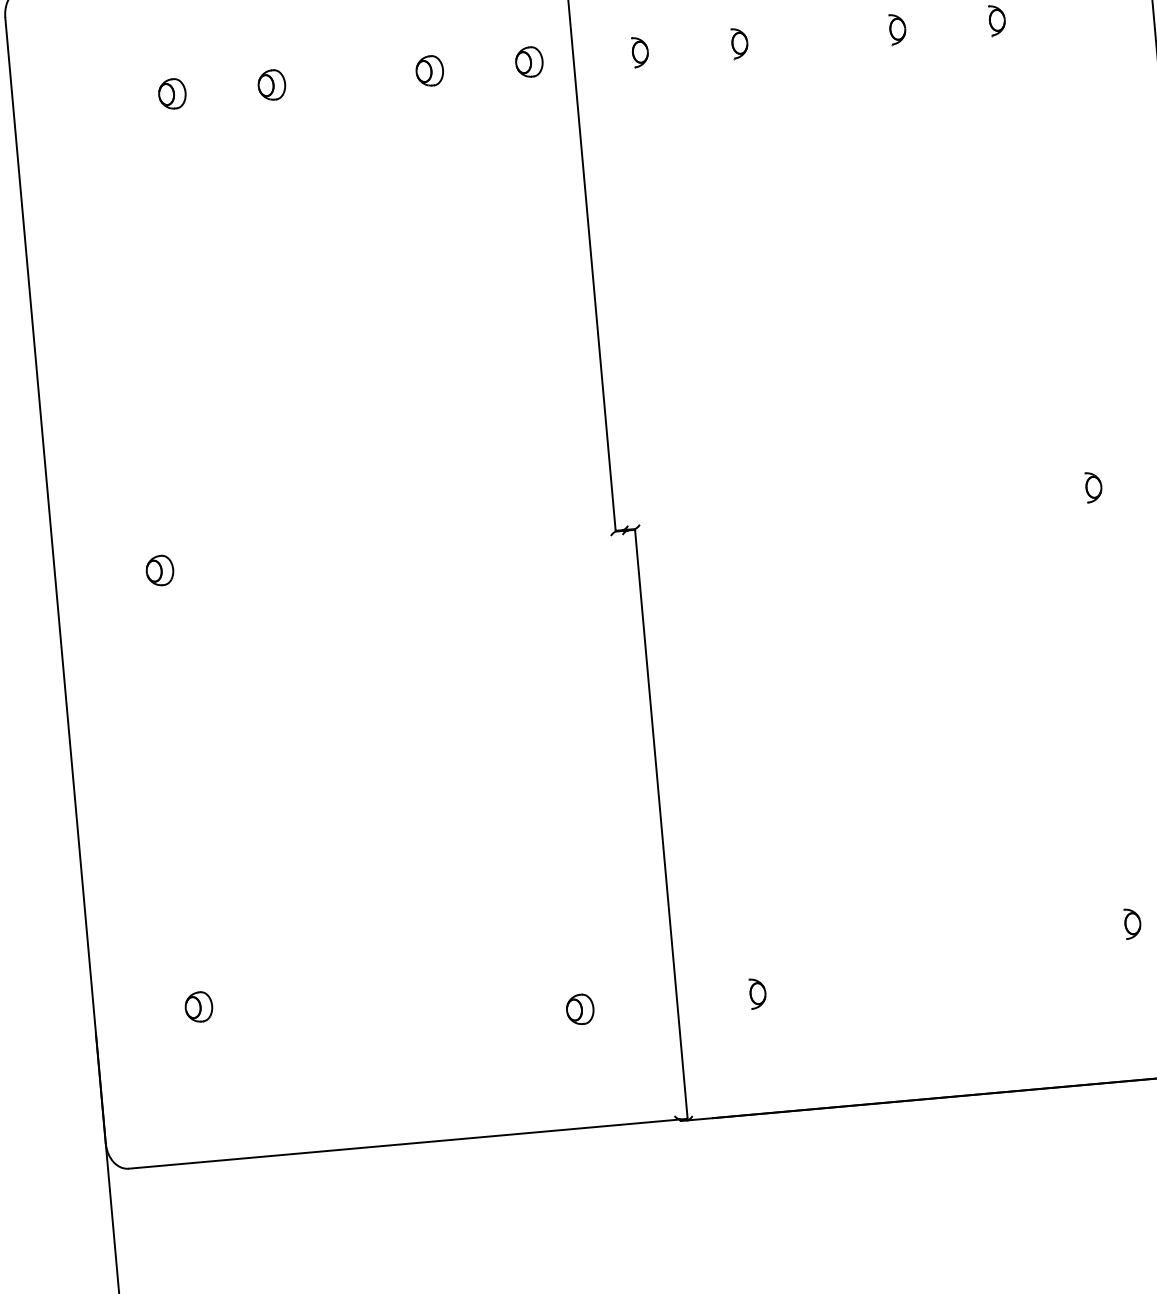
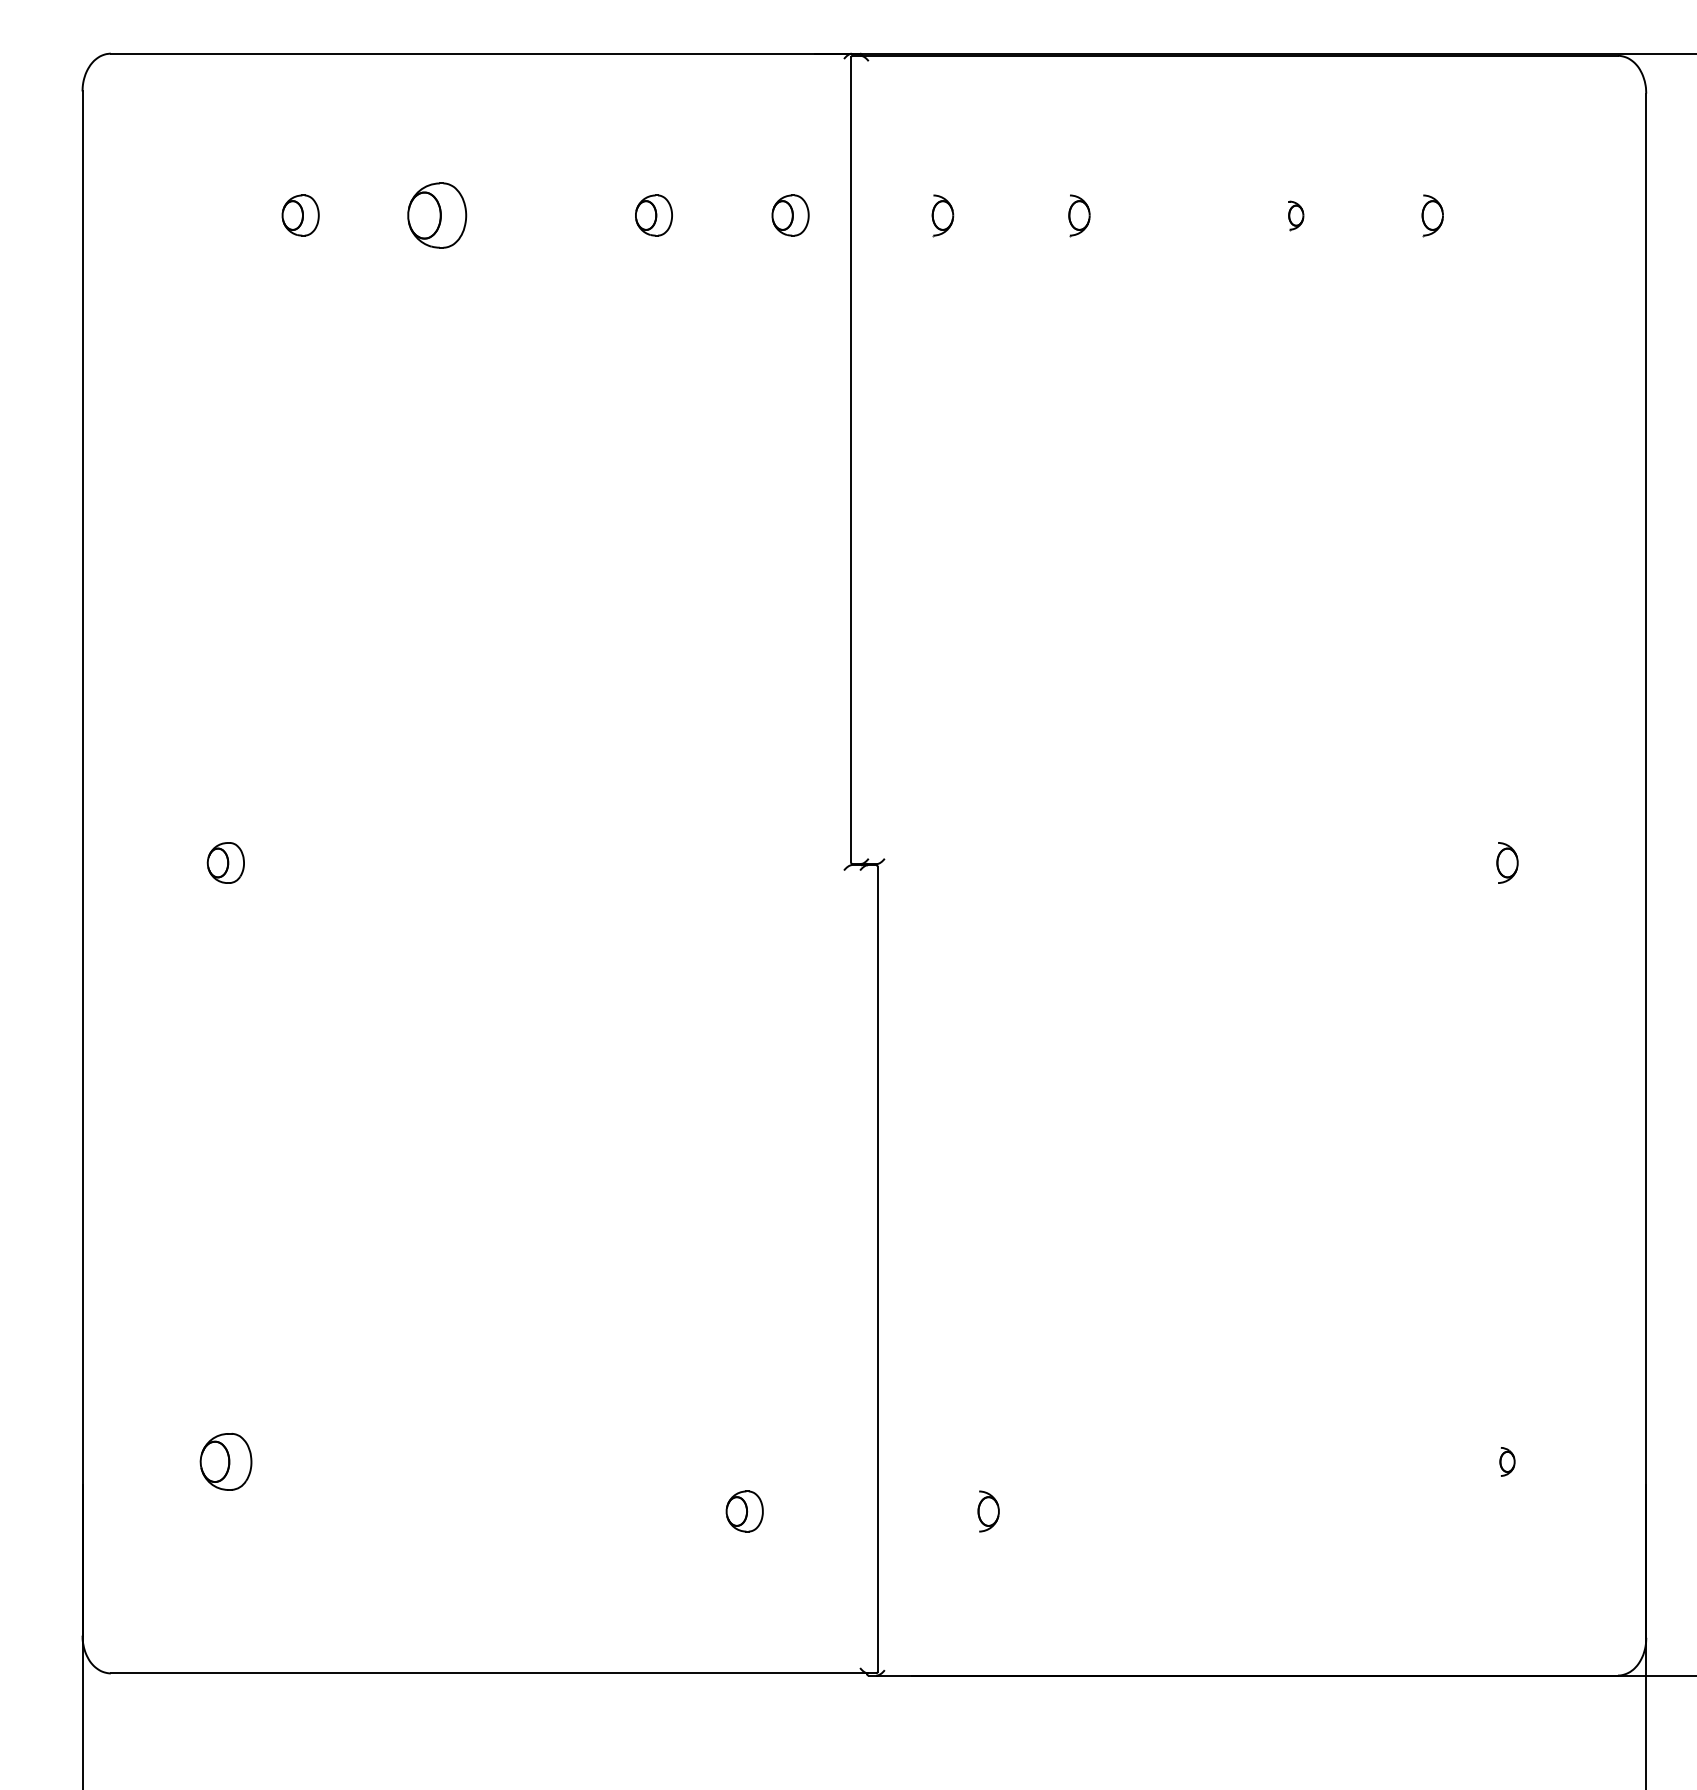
part: (898, 29) -> (1296, 215), size x0.7
part: (272, 85) -> (437, 215), size x1.6
part: (1132, 923) -> (1507, 1461), size x0.7
part: (198, 1006) -> (225, 1461), size x1.4

